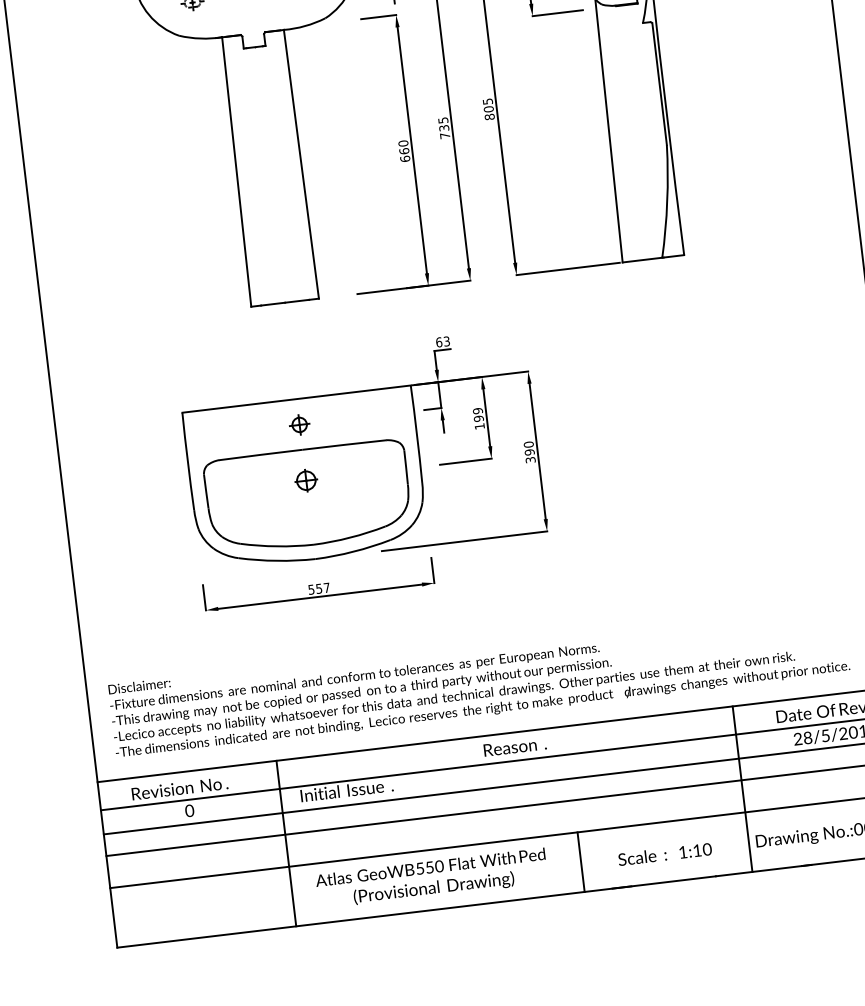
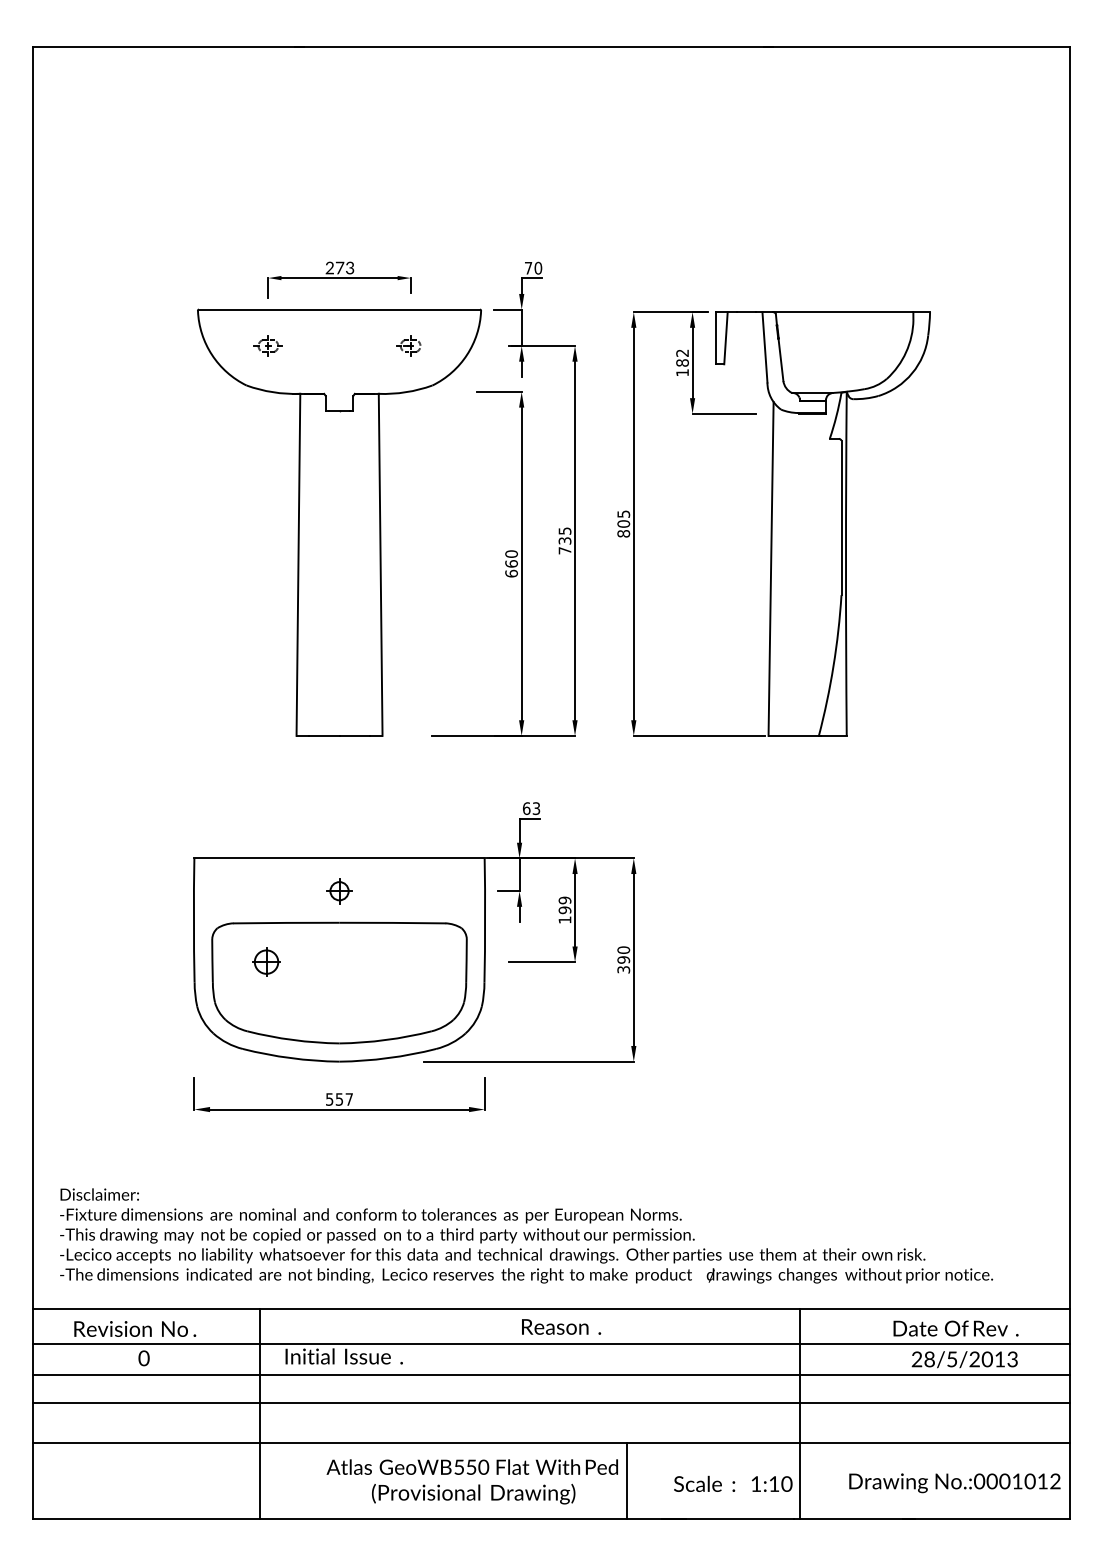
part: (306, 480) -> (266, 961), moved
line: (742, 788) -> (800, 1413), moved
text: (431, 878) -> (471, 1481), moved

